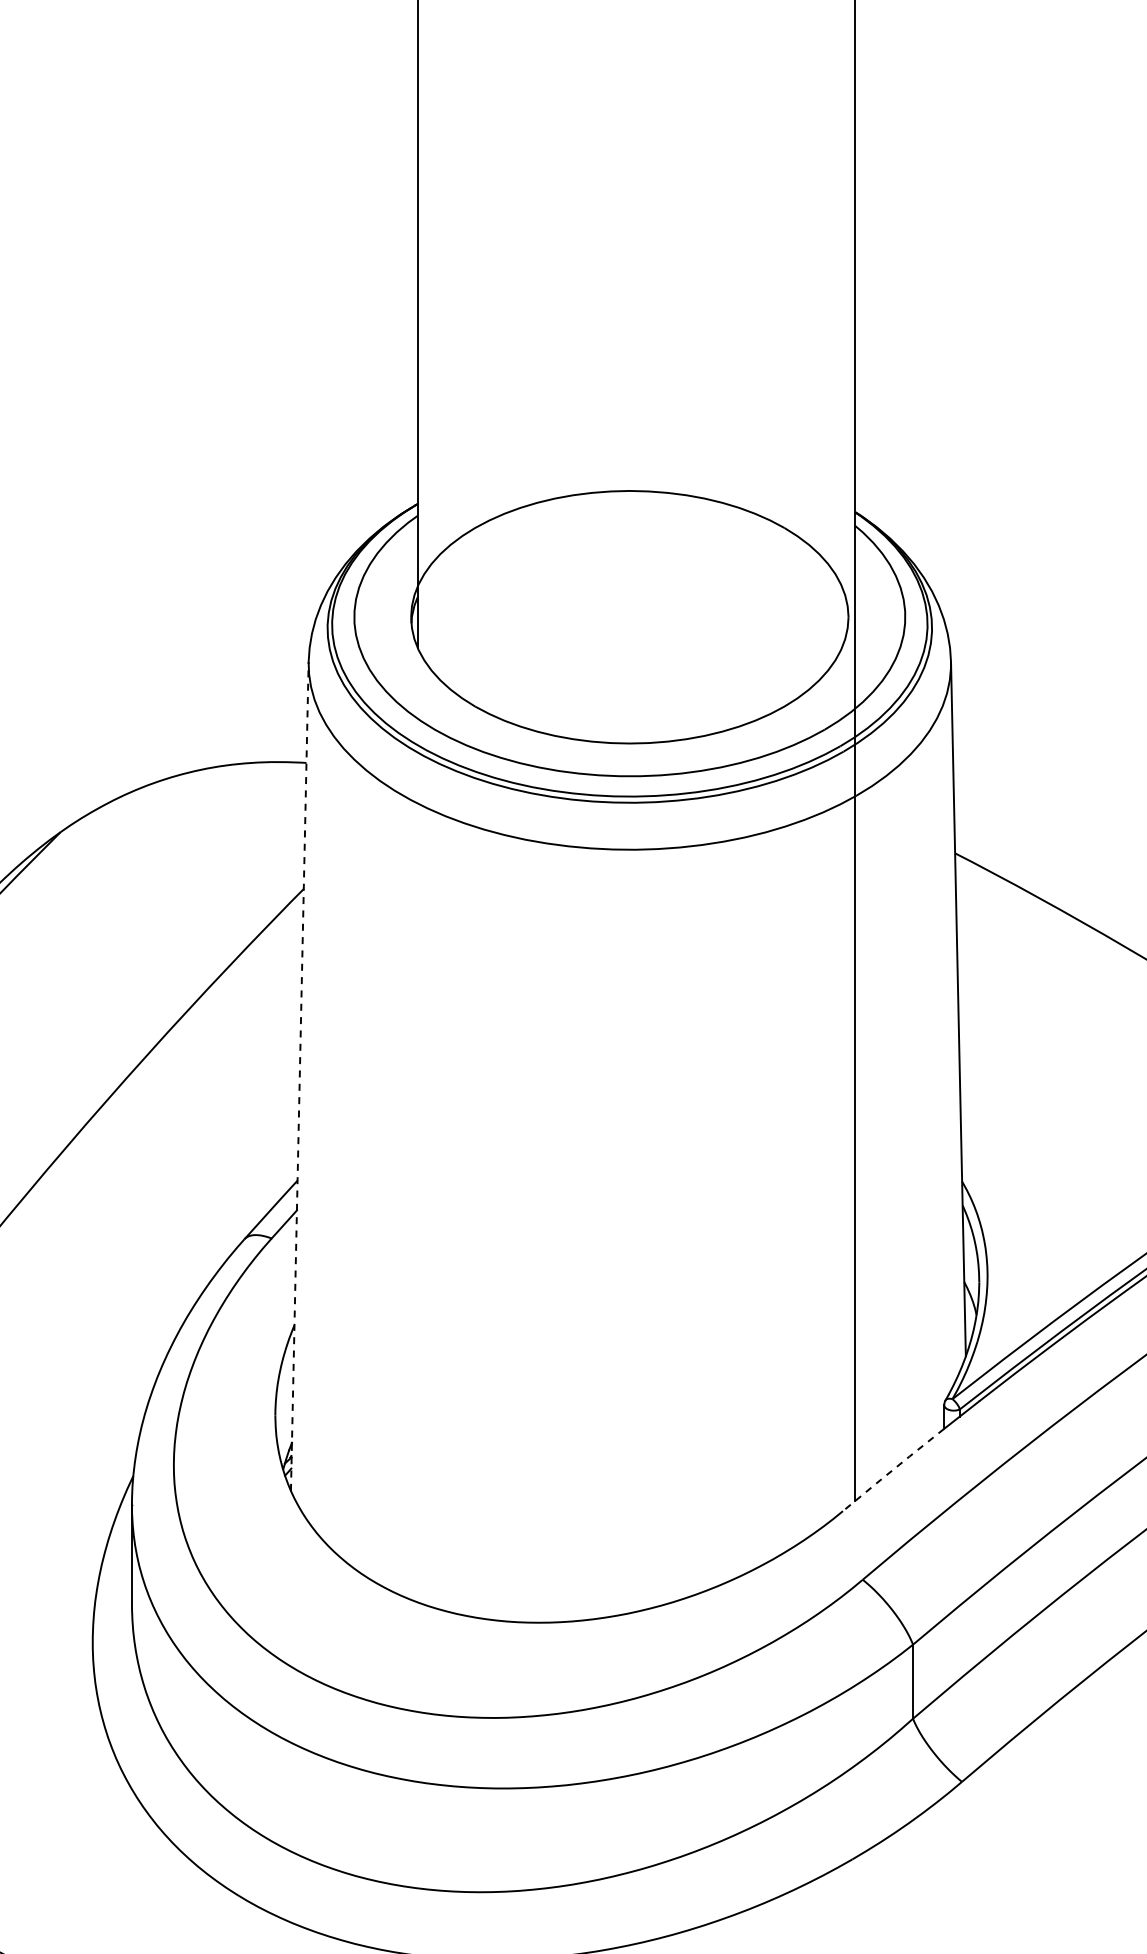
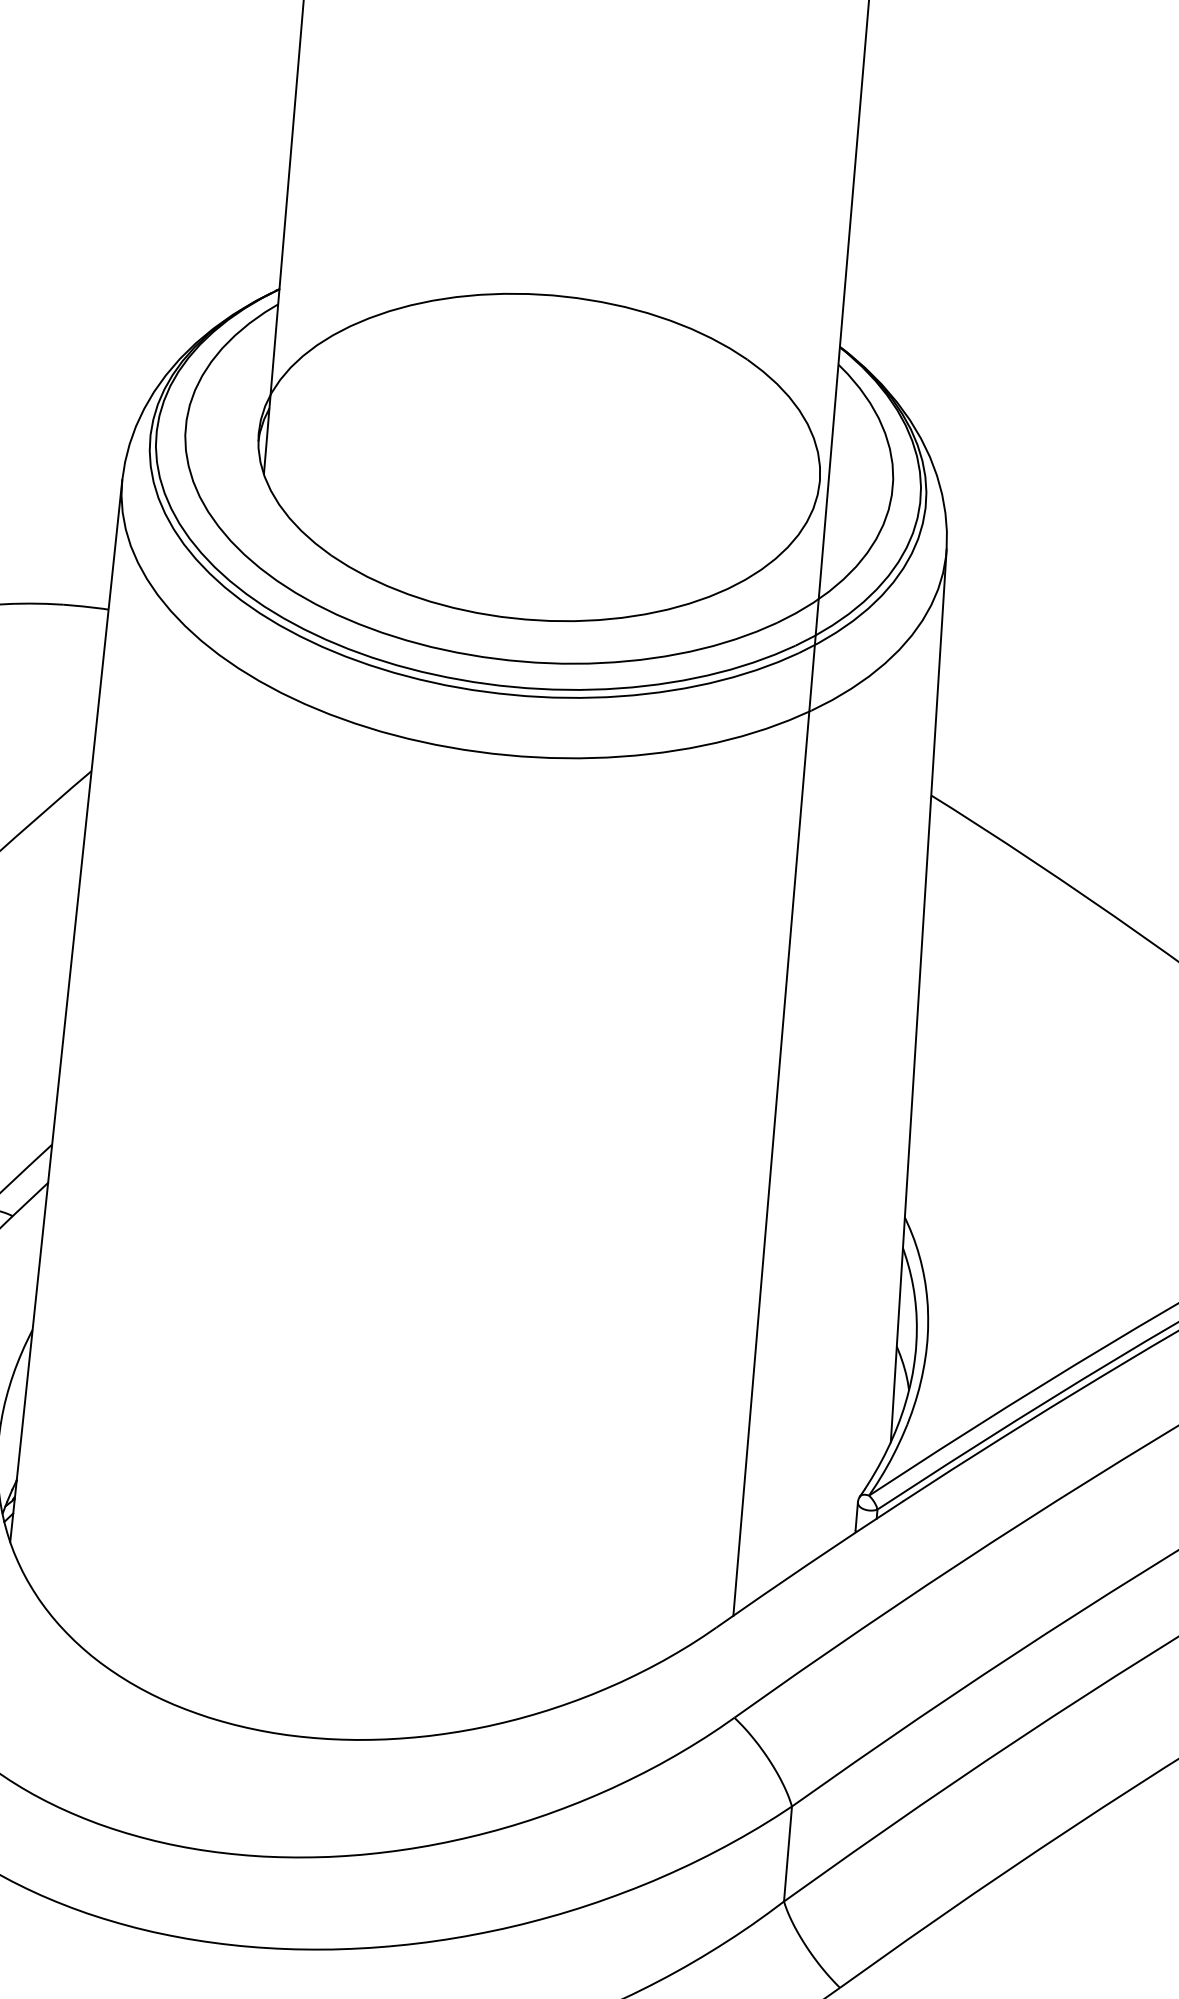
line: (299, 1076) -> (65, 1011), dashed -> solid
line: (892, 1470) -> (784, 1580), dashed -> solid

